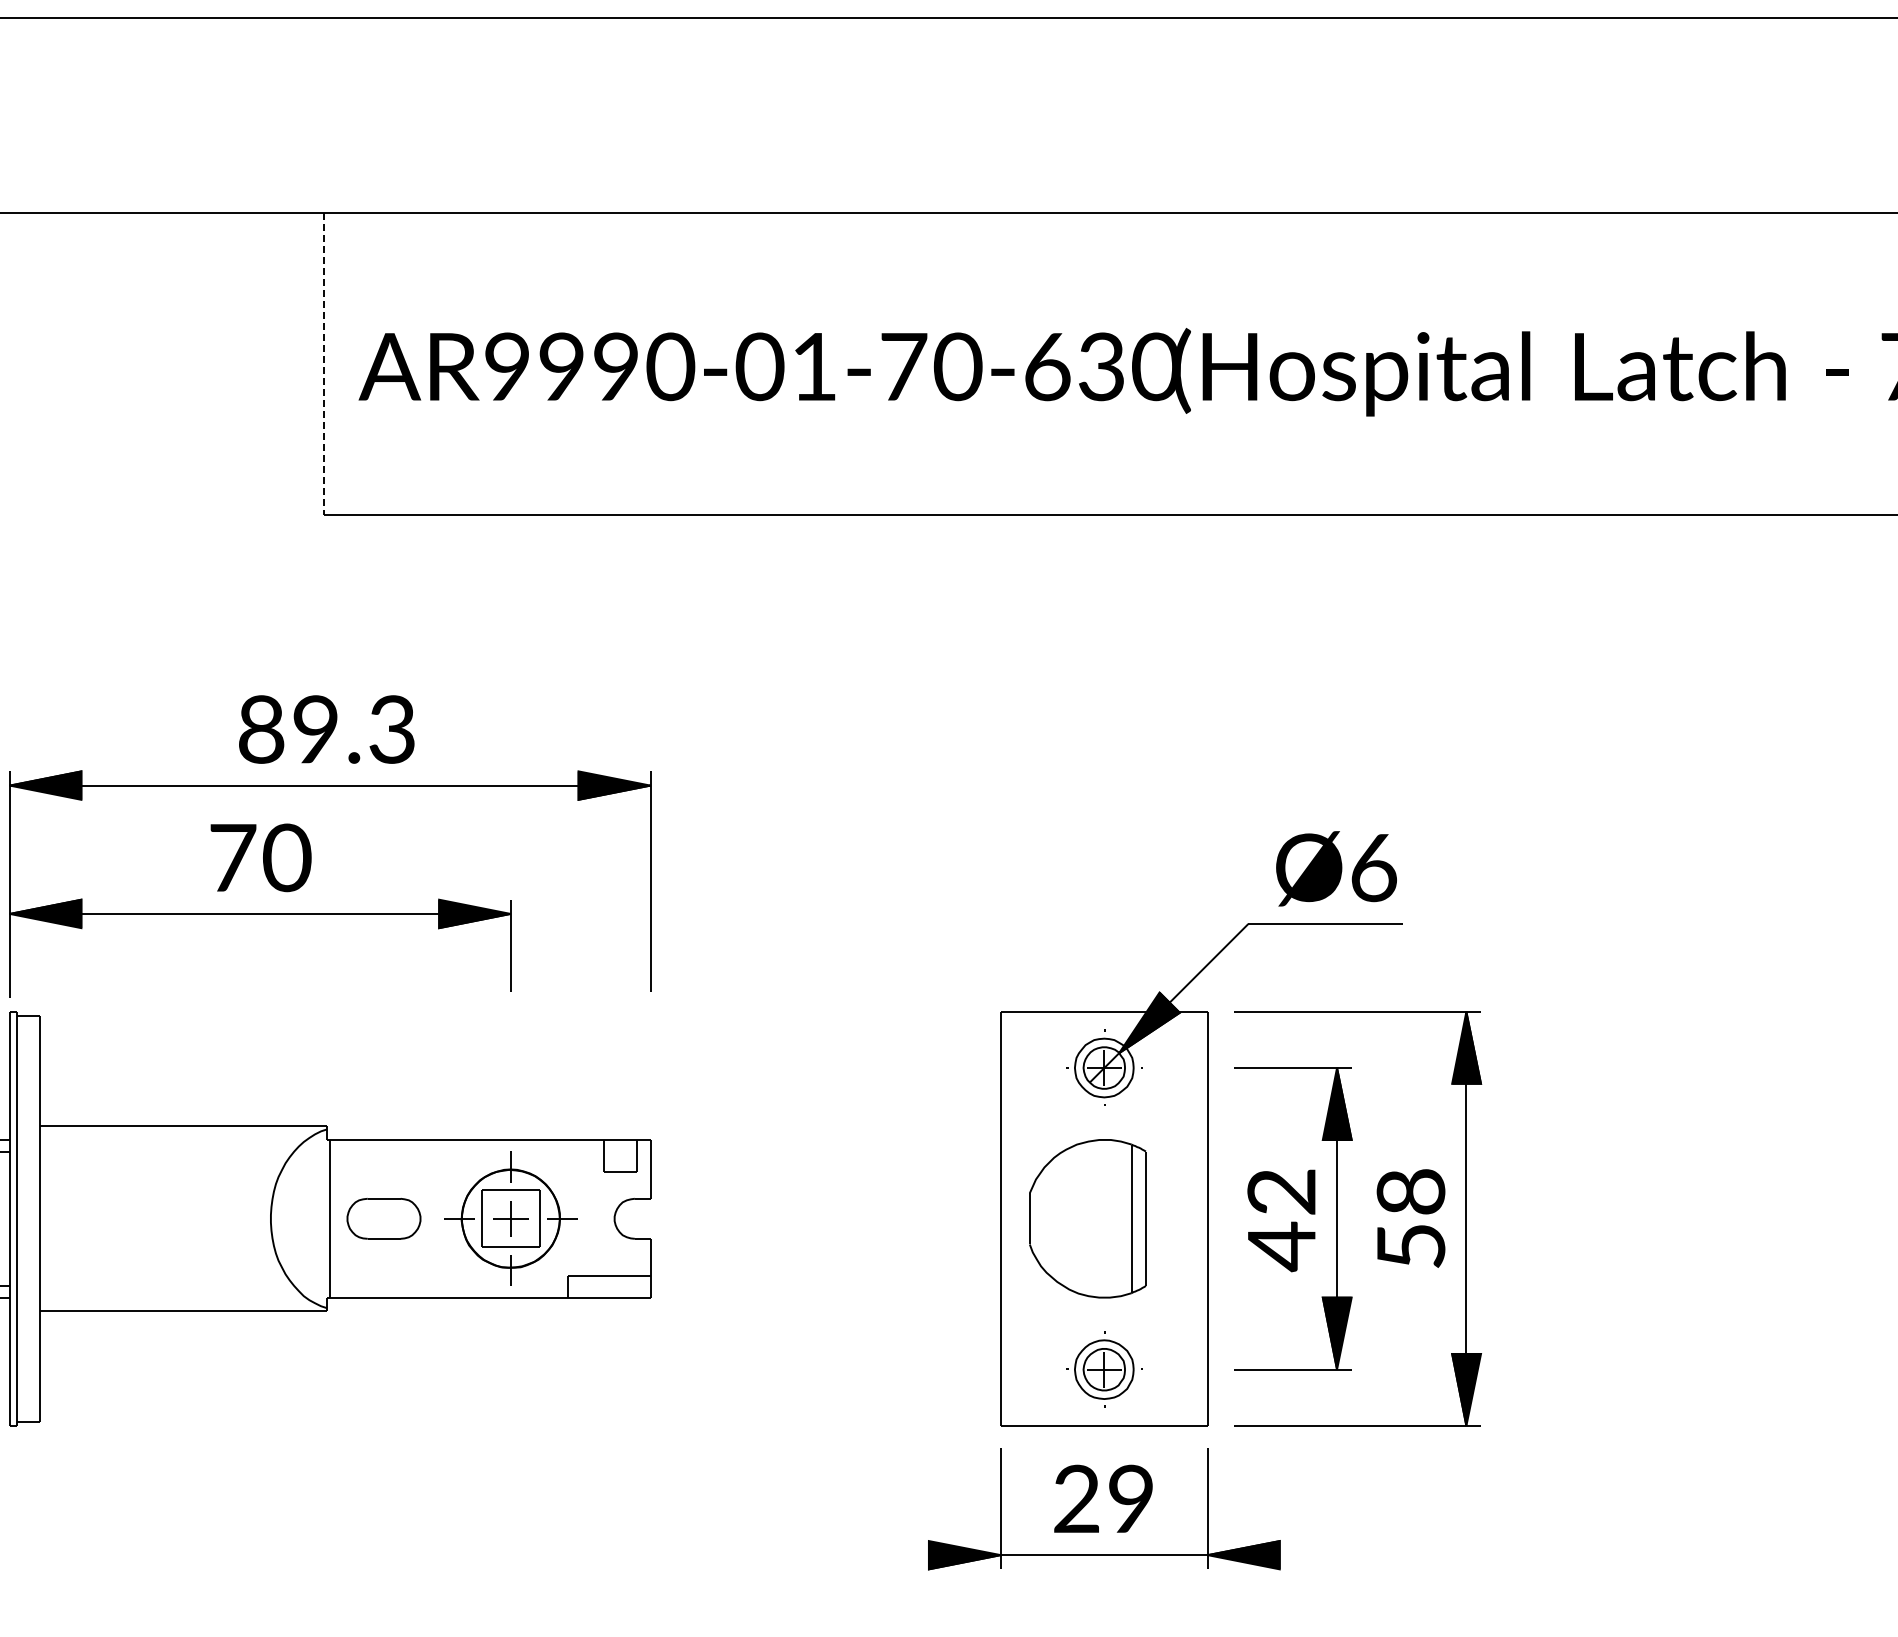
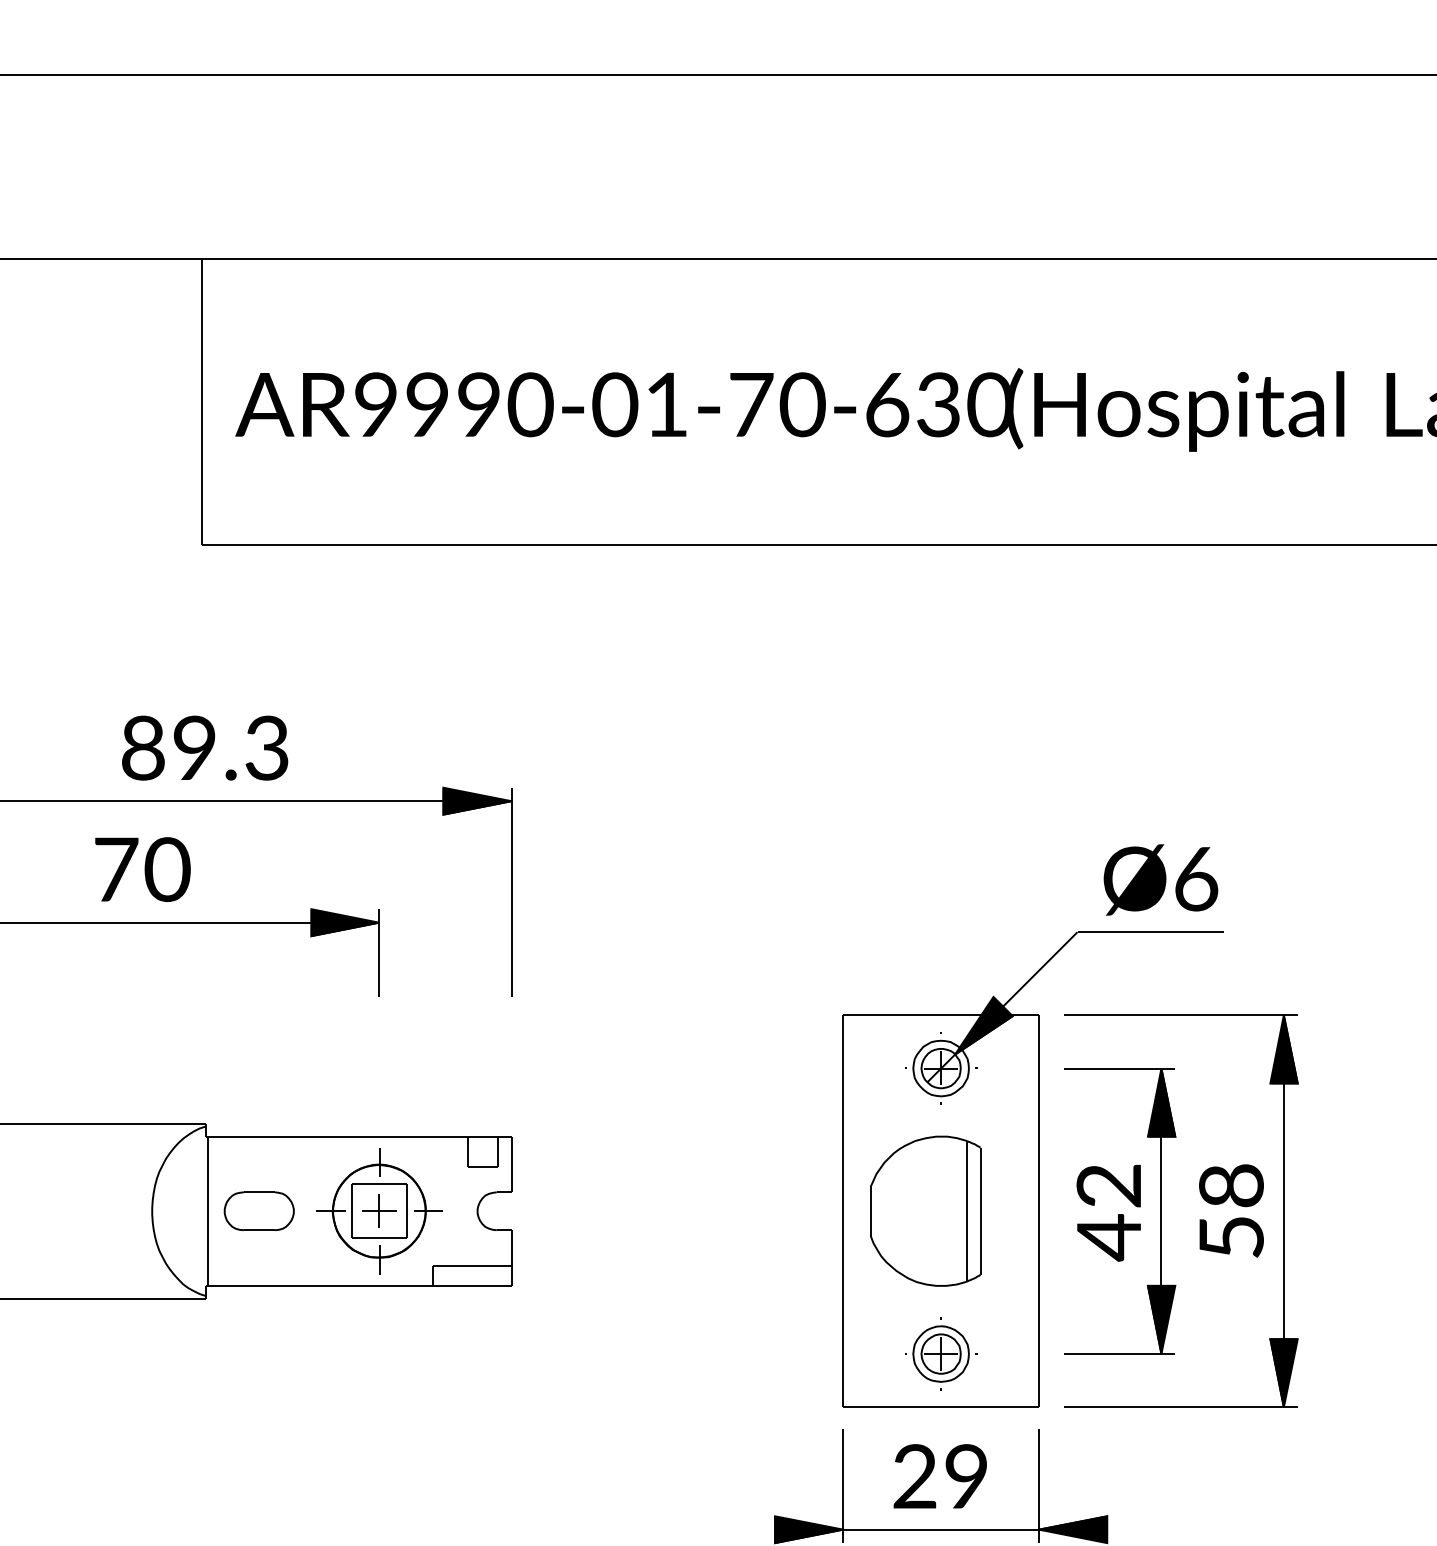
line: (323, 364) -> (202, 402), dashed -> solid

